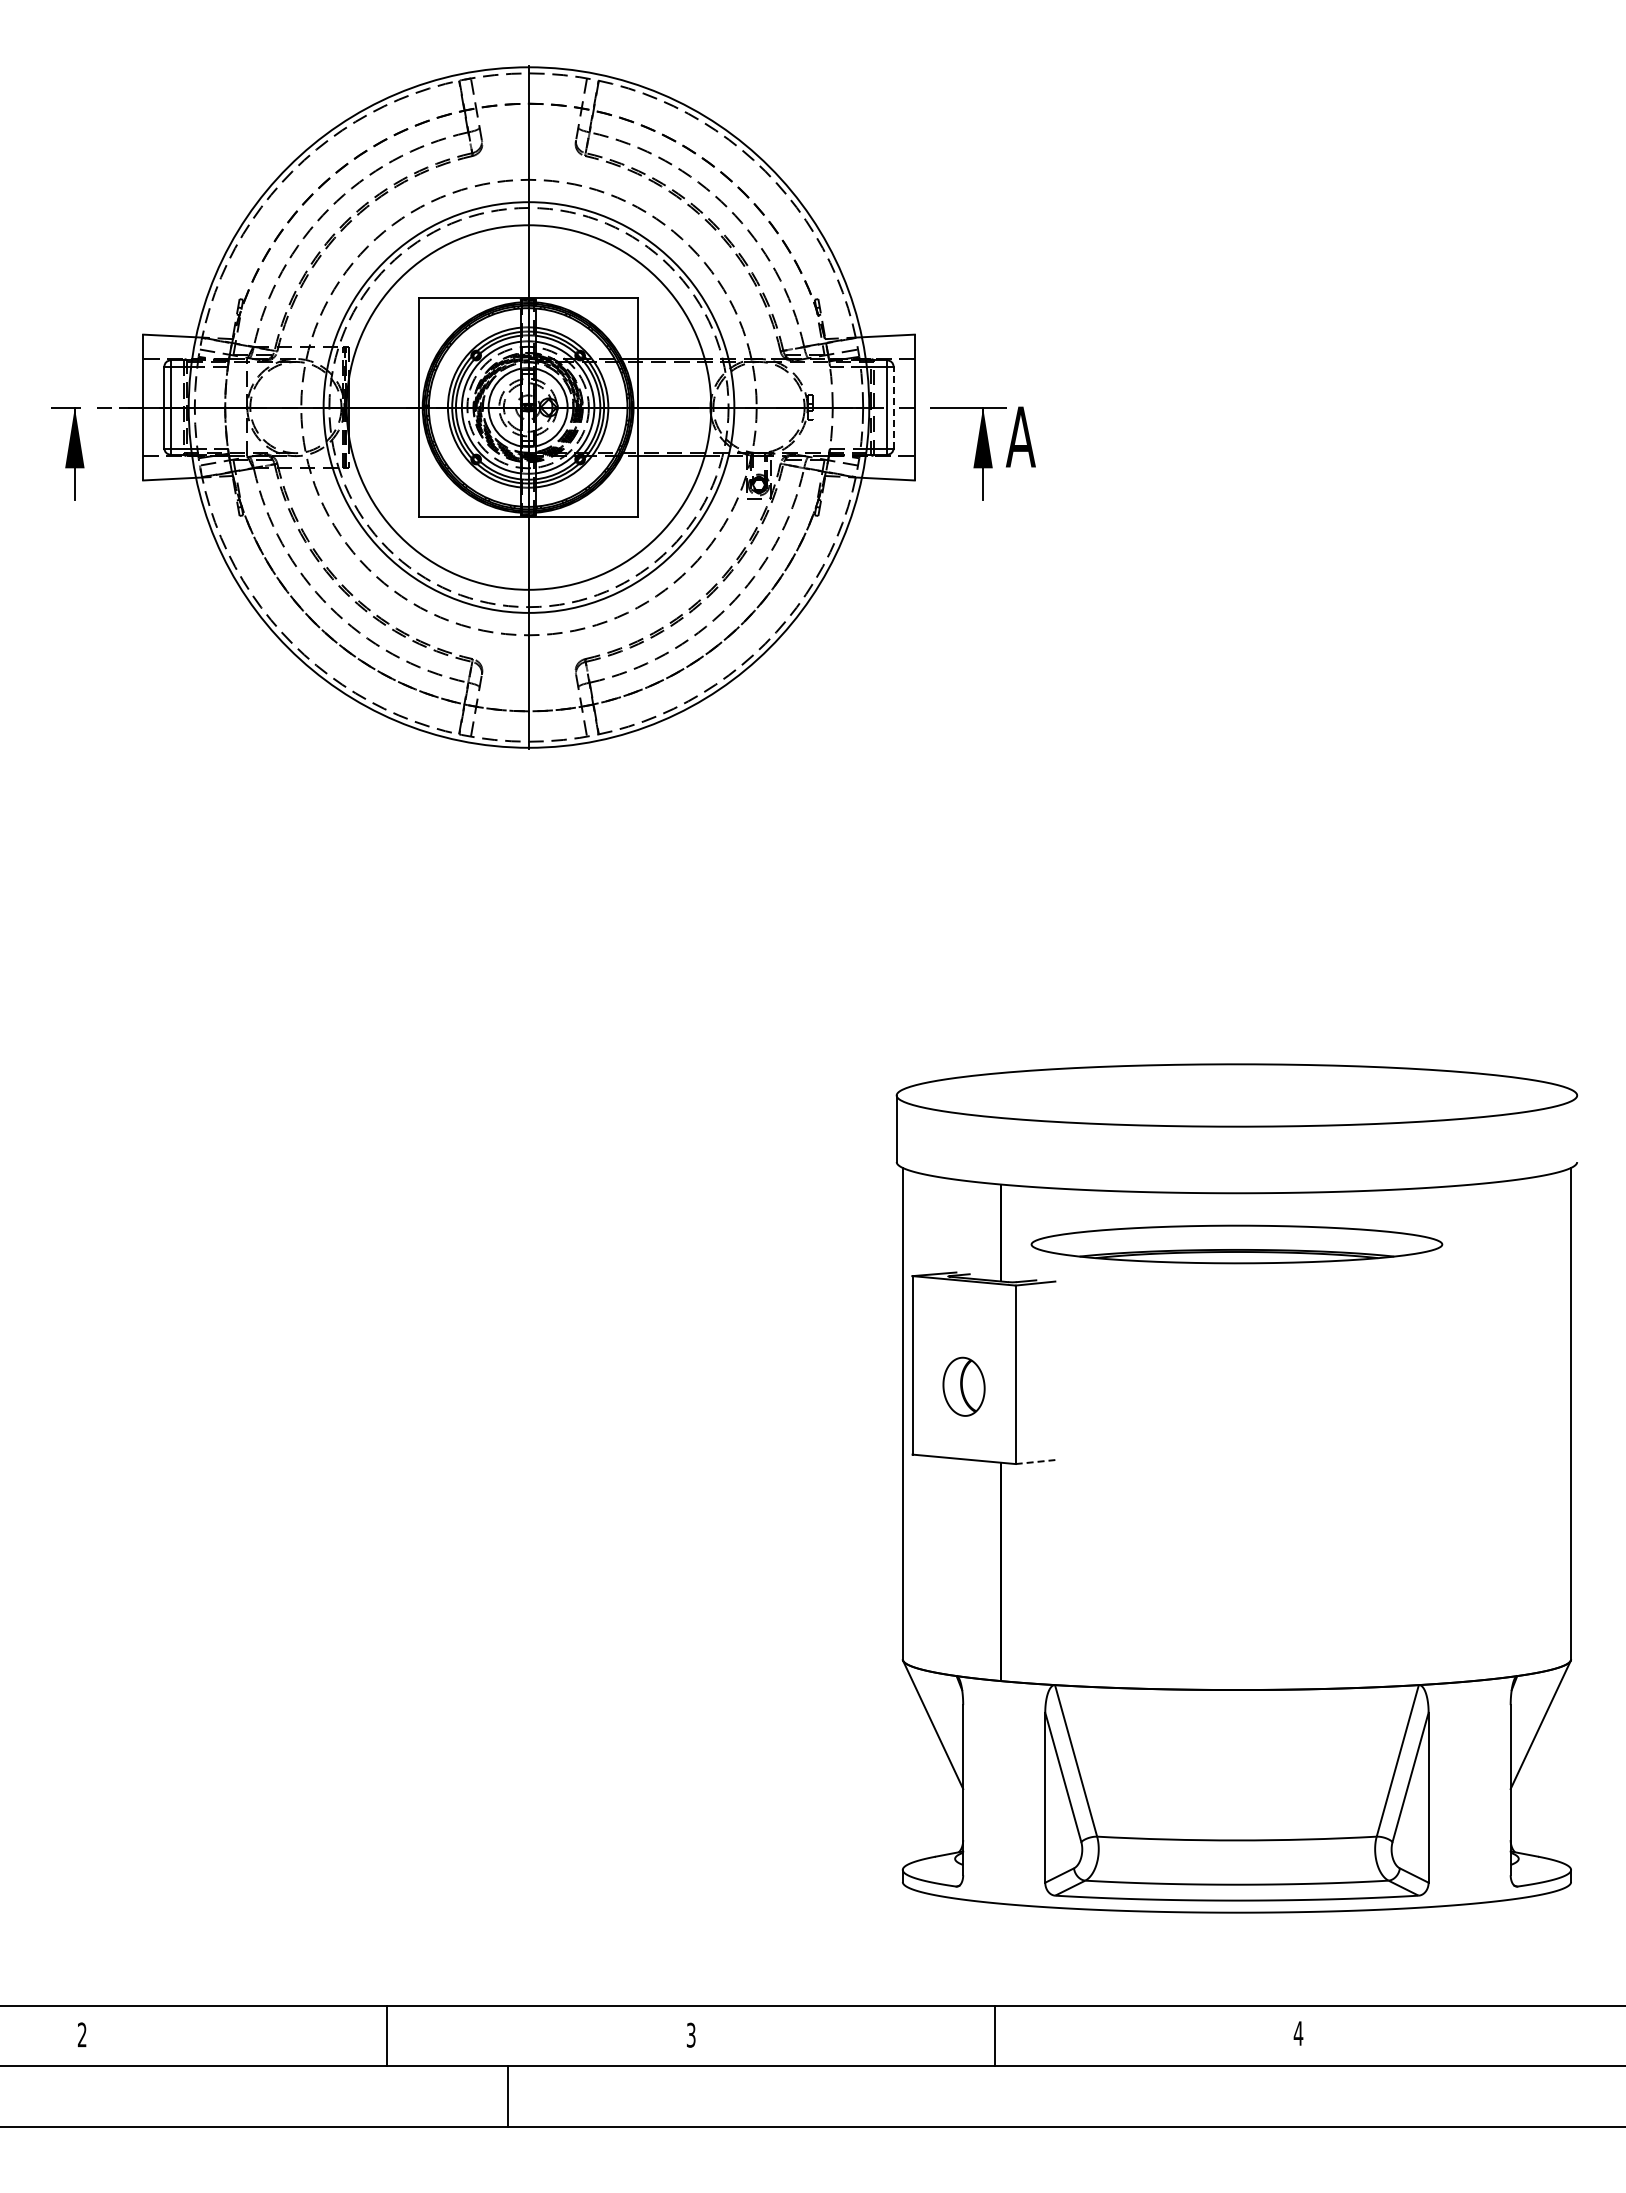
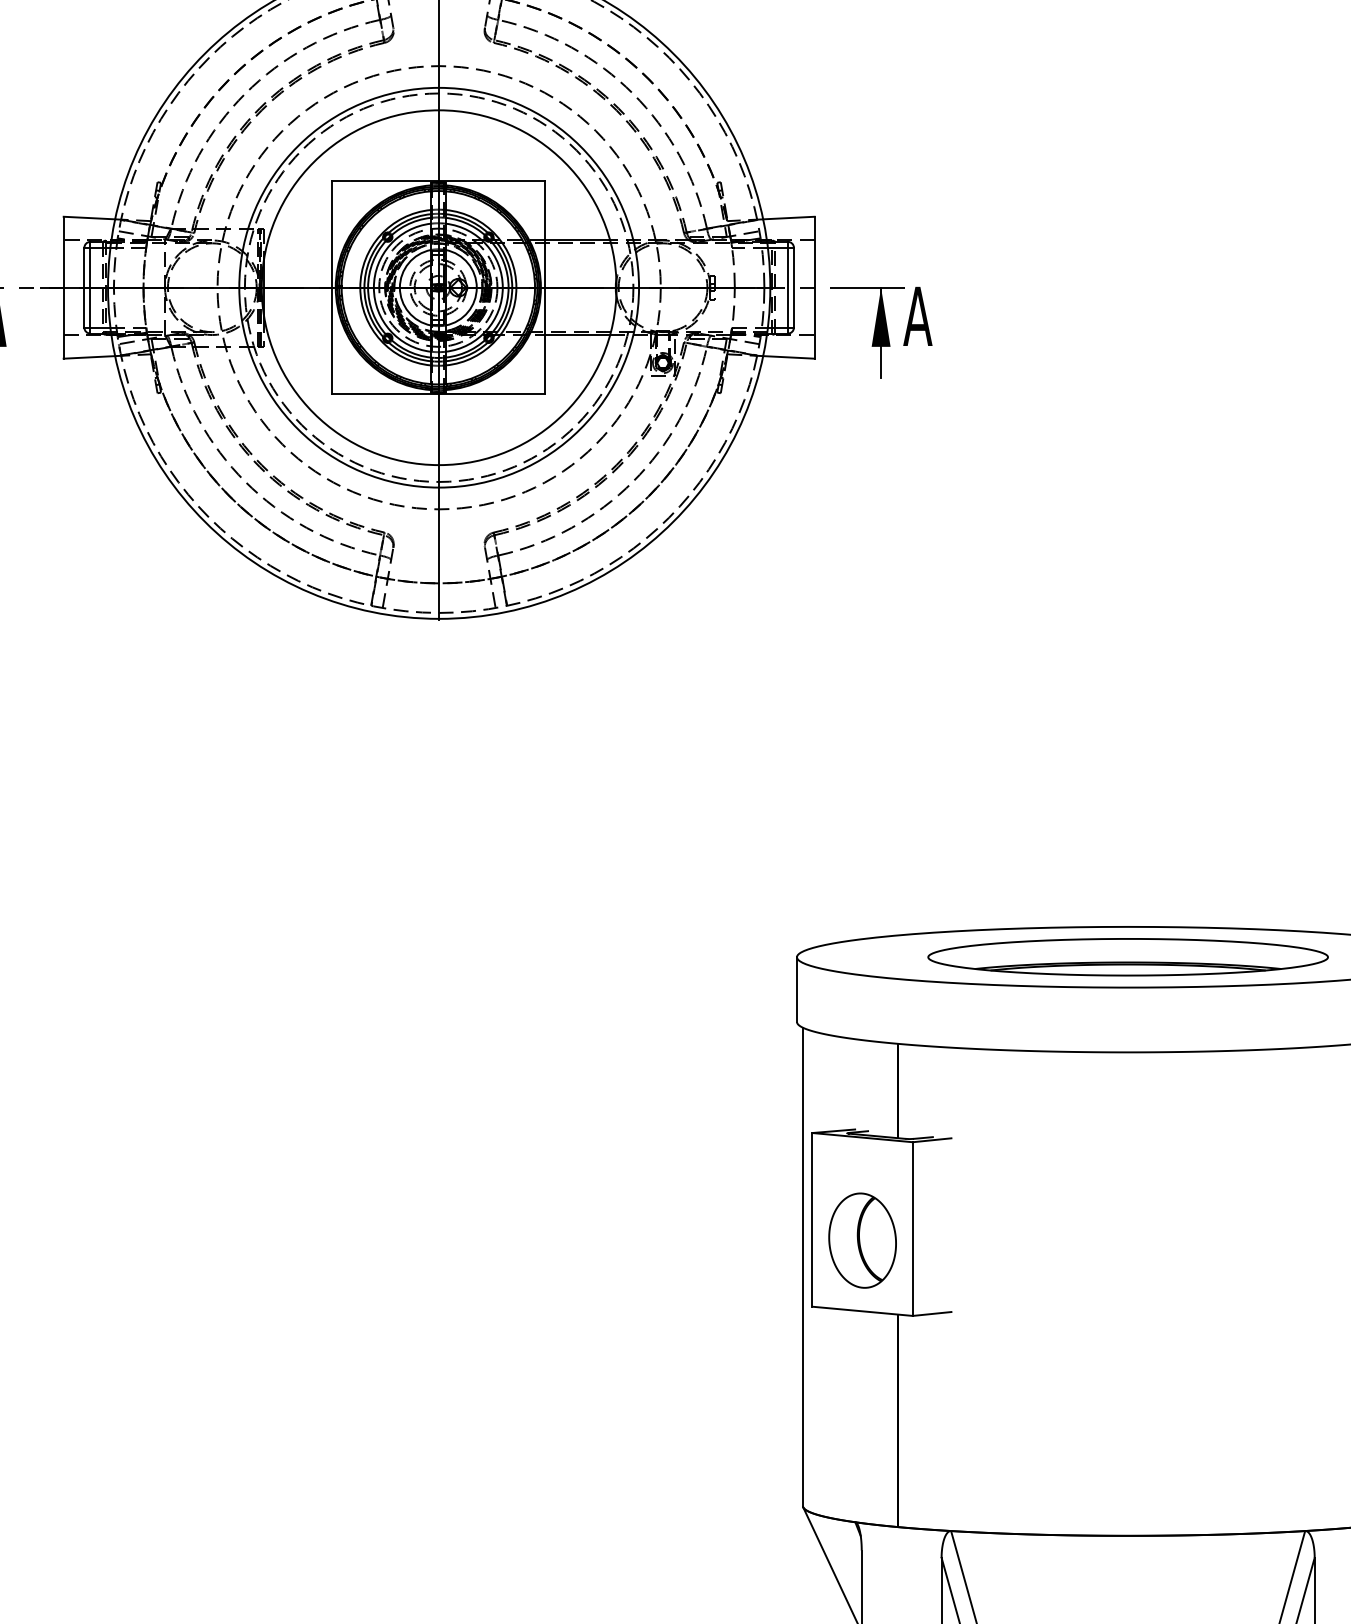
line: (893, 407) -> (793, 287), dashed -> solid
part: (1236, 1244) -> (1127, 957), moved
part: (963, 1386) -> (862, 1240), size x1.67
line: (1035, 1462) -> (932, 1314), dashed -> solid

